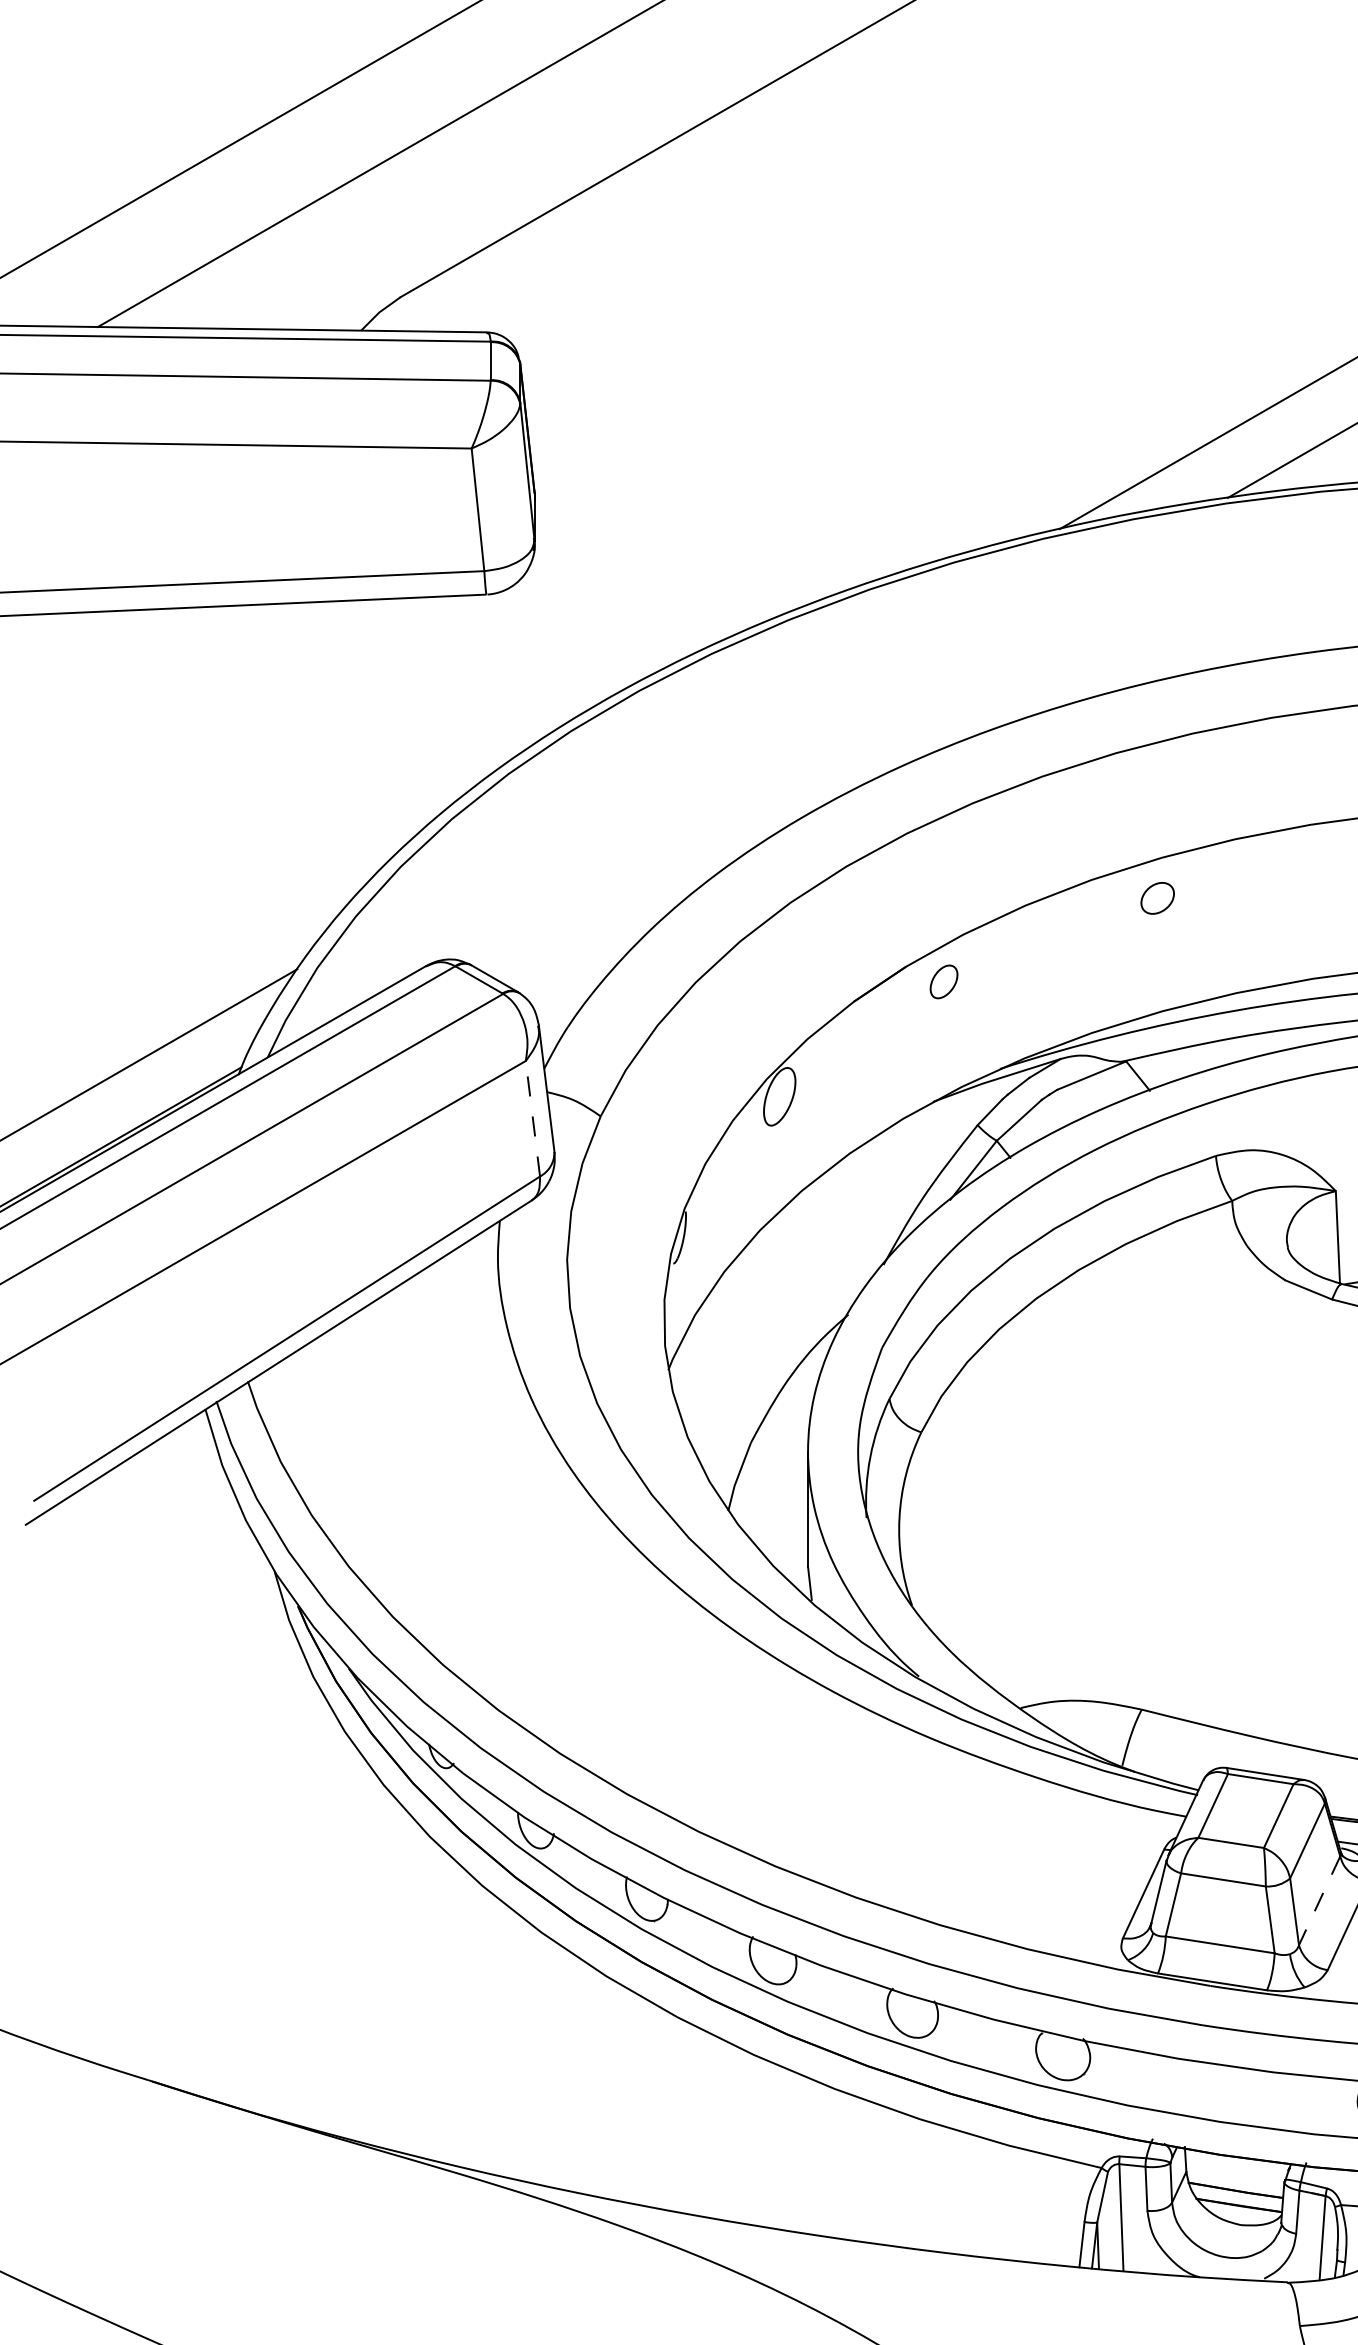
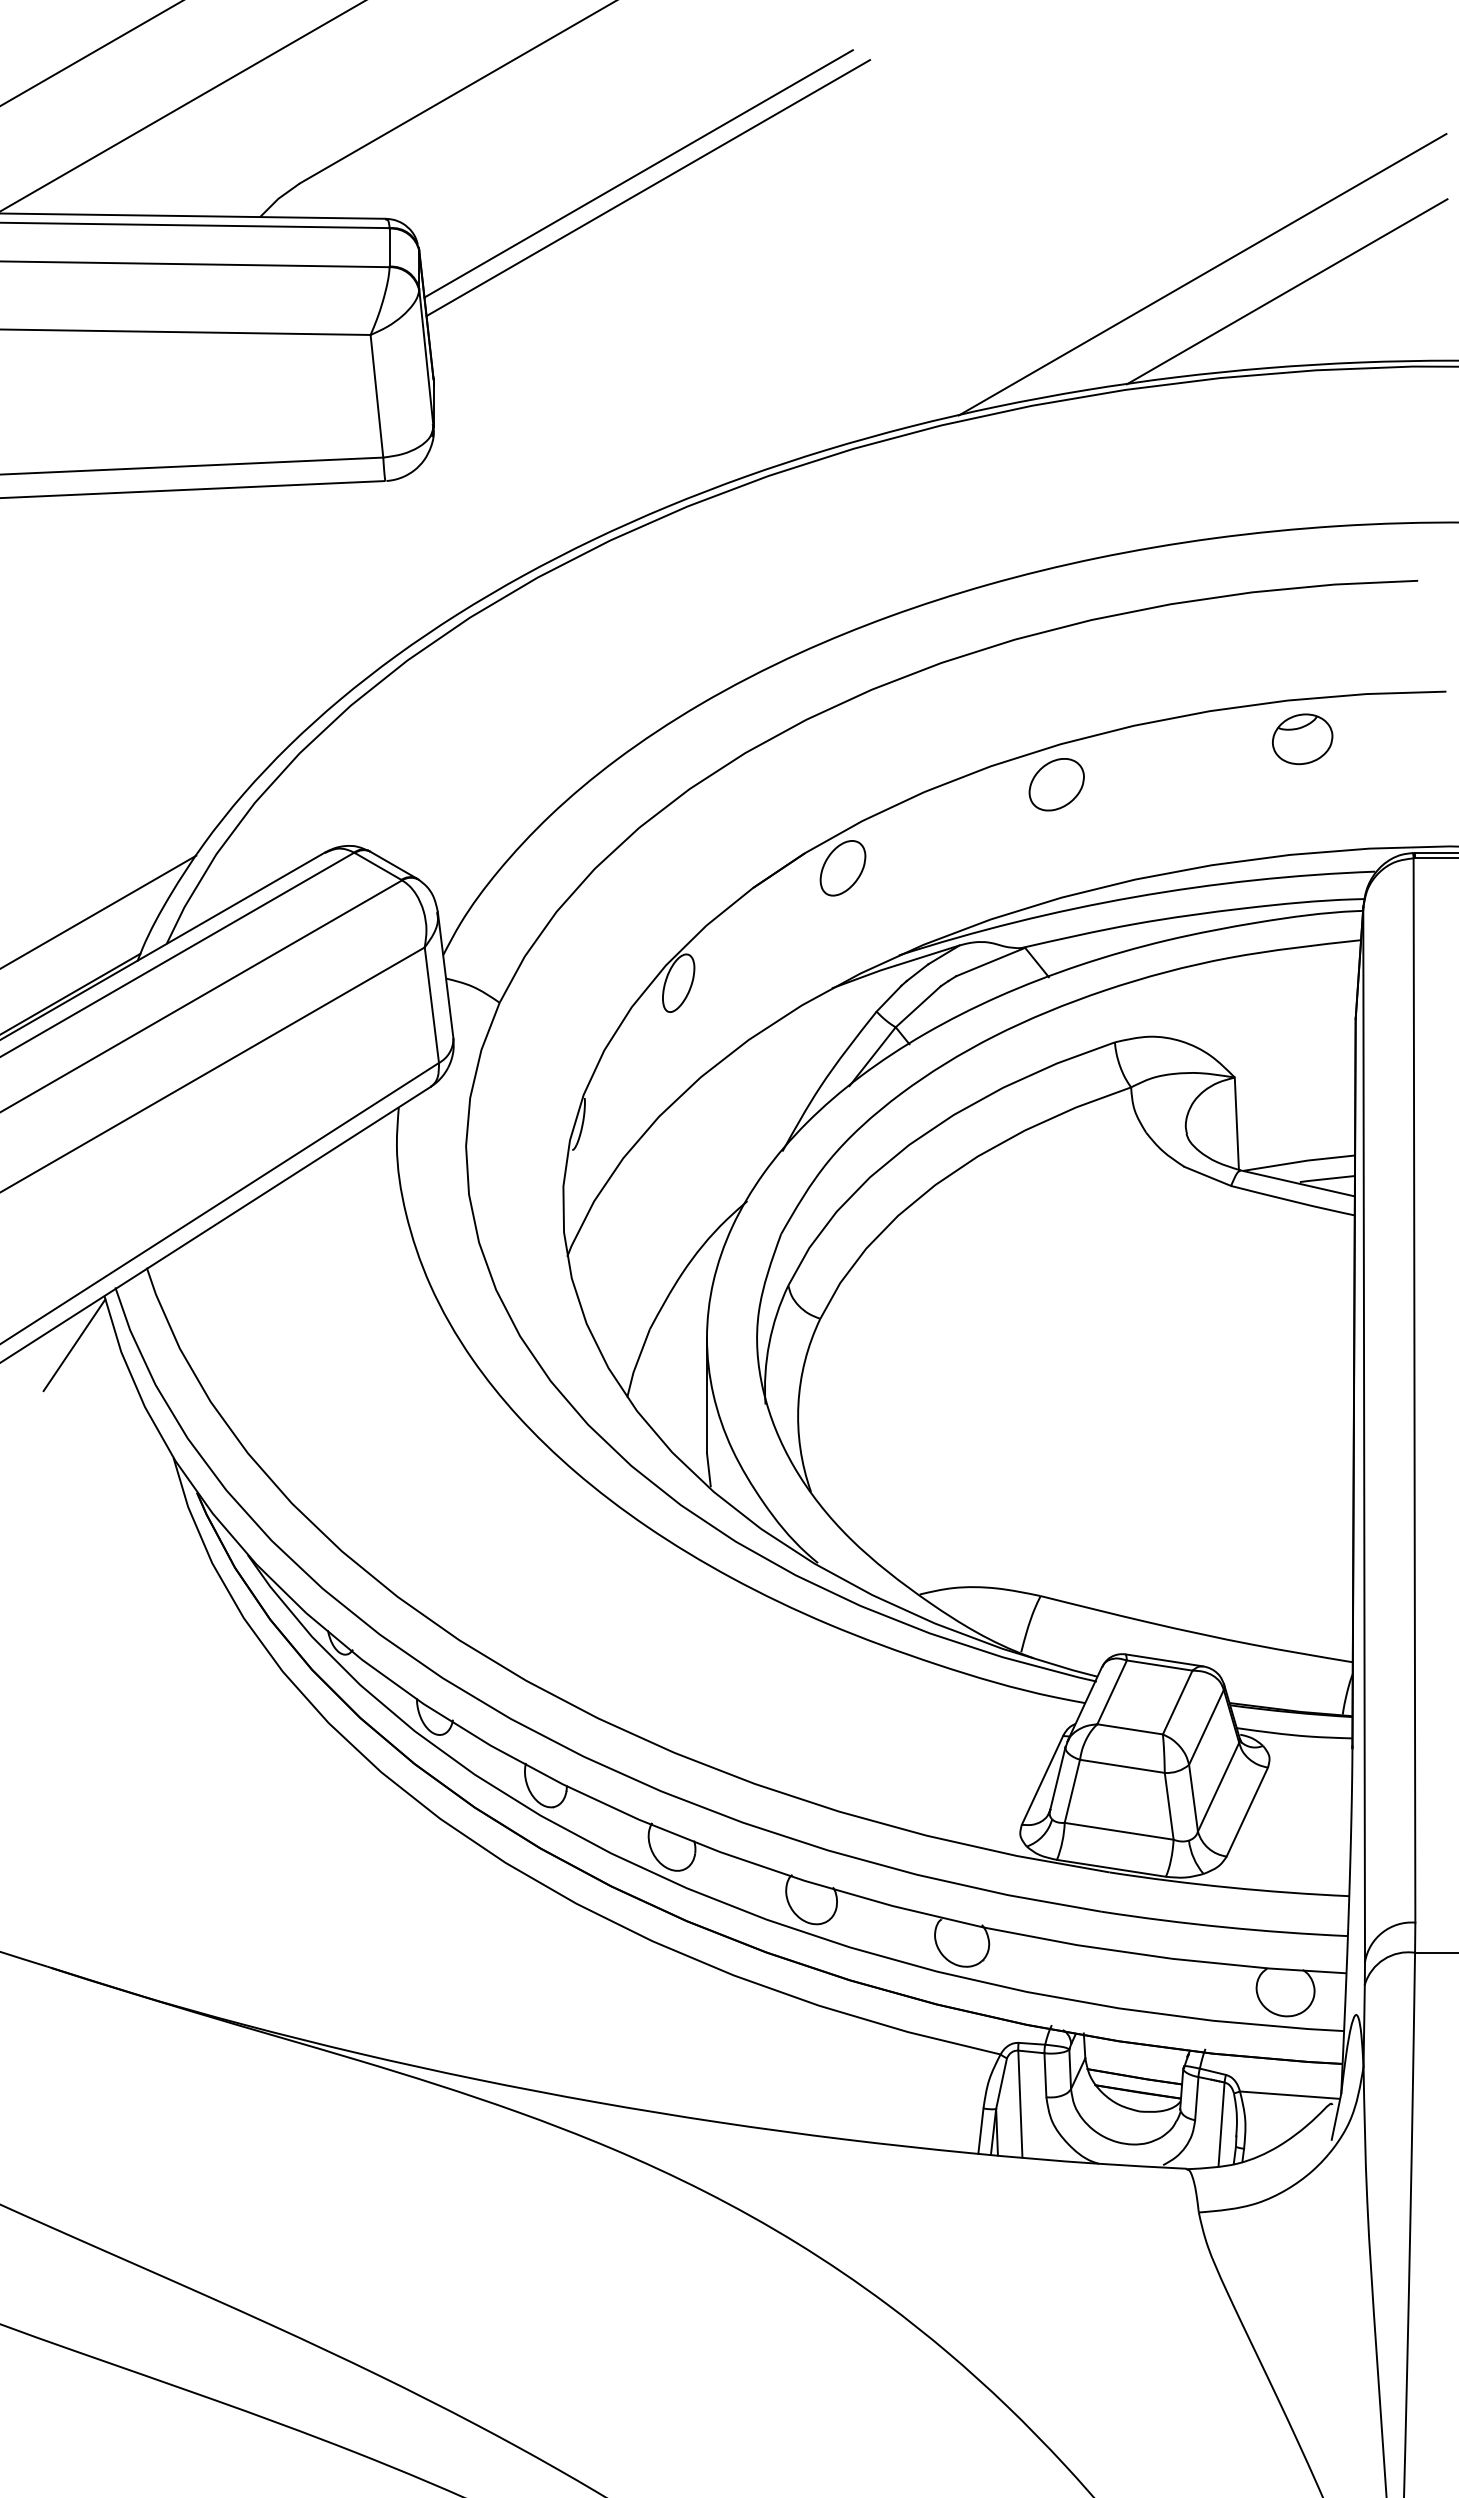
line: (739, 287) -> (638, 173), added
line: (749, 302) -> (648, 188), added
part: (1157, 898) -> (1056, 784), size x1.67
part: (943, 982) -> (842, 868), size x1.67
line: (532, 1118) -> (431, 1004), dashed -> solid
line: (175, 1459) -> (74, 1345), added
line: (1319, 1901) -> (1218, 1787), dashed -> solid

